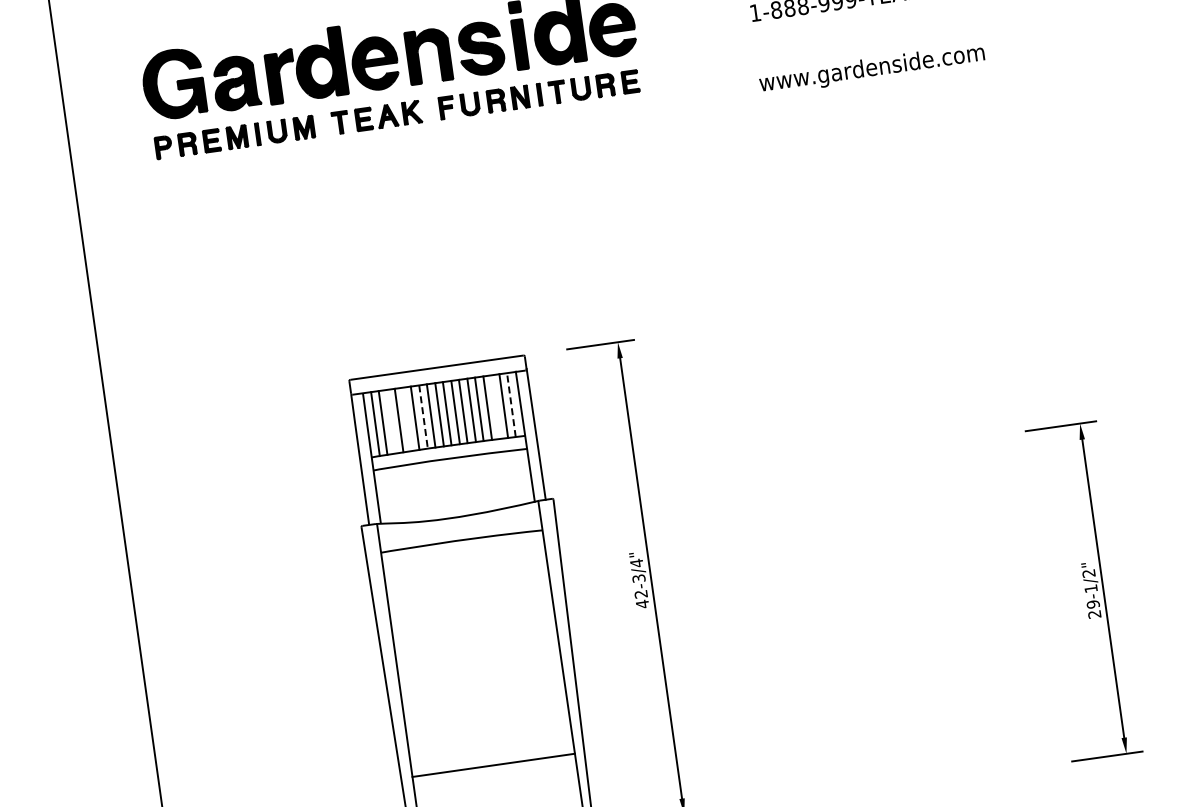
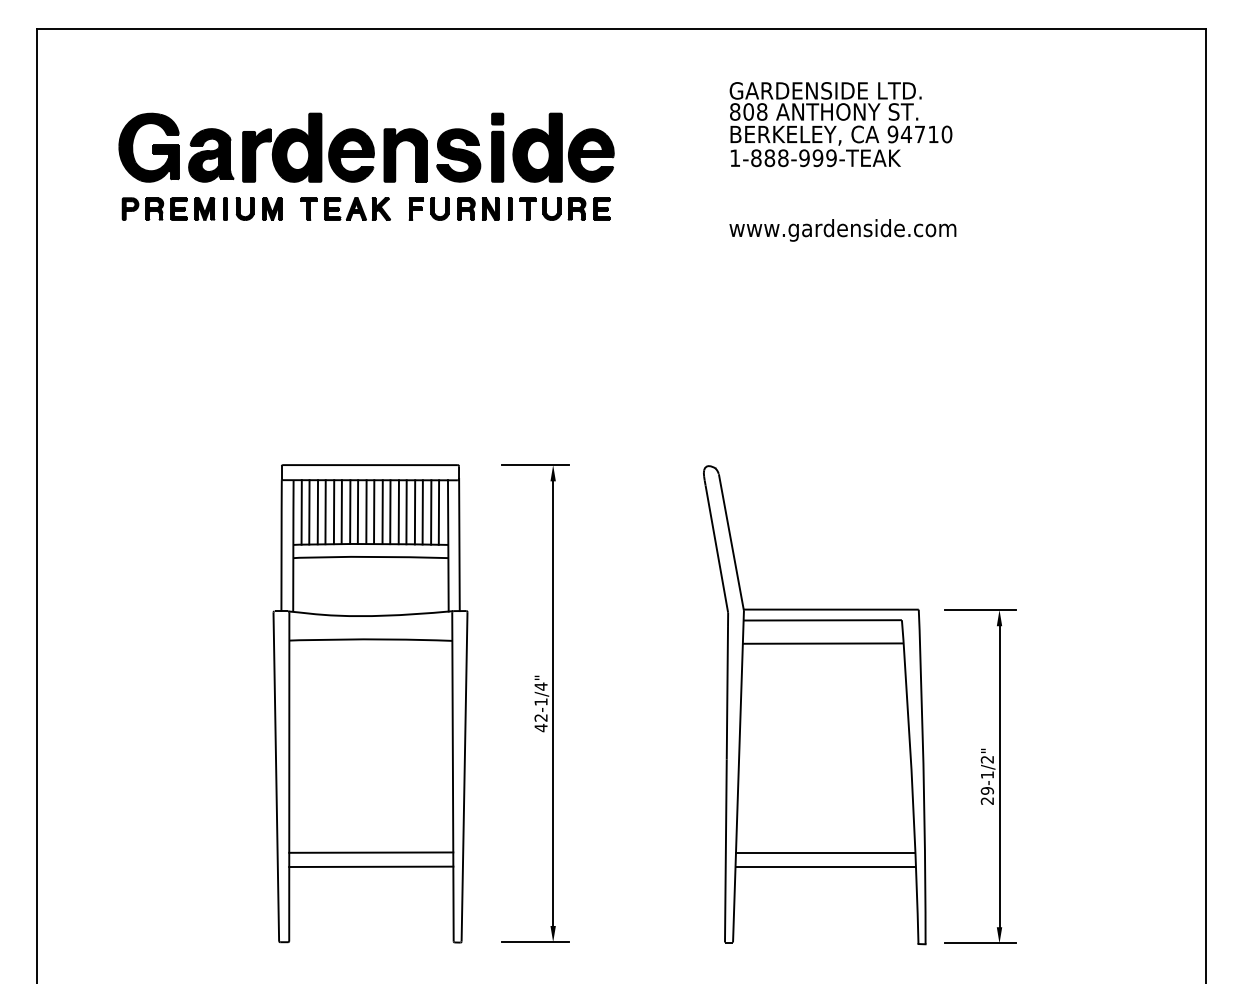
line: (510, 405) -> (438, 512), dashed -> solid
line: (495, 407) -> (422, 512), added
line: (423, 417) -> (350, 512), dashed -> solid
line: (406, 419) -> (333, 512), added
line: (391, 421) -> (317, 512), added
part: (910, 543) -> (814, 705), added
text: (638, 578) -> (540, 701), 42-3/4" -> 42-1/4"
line: (491, 751) -> (371, 852), added

